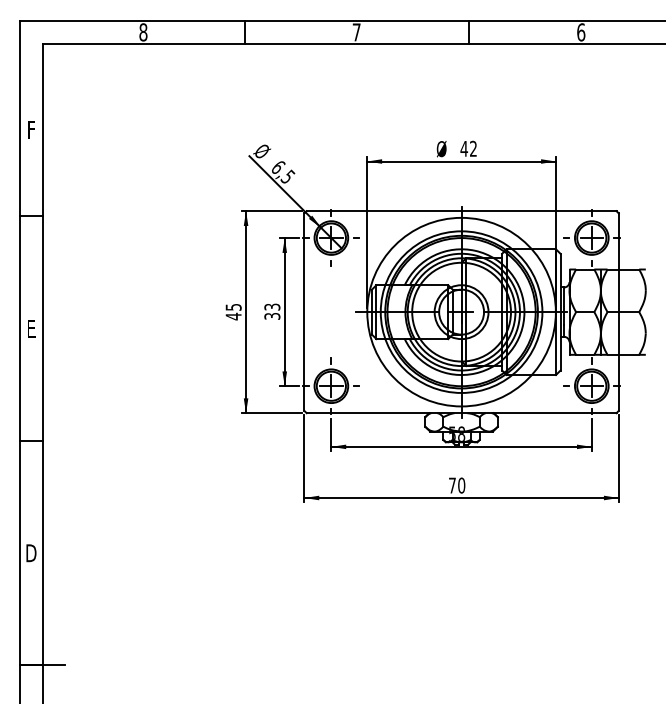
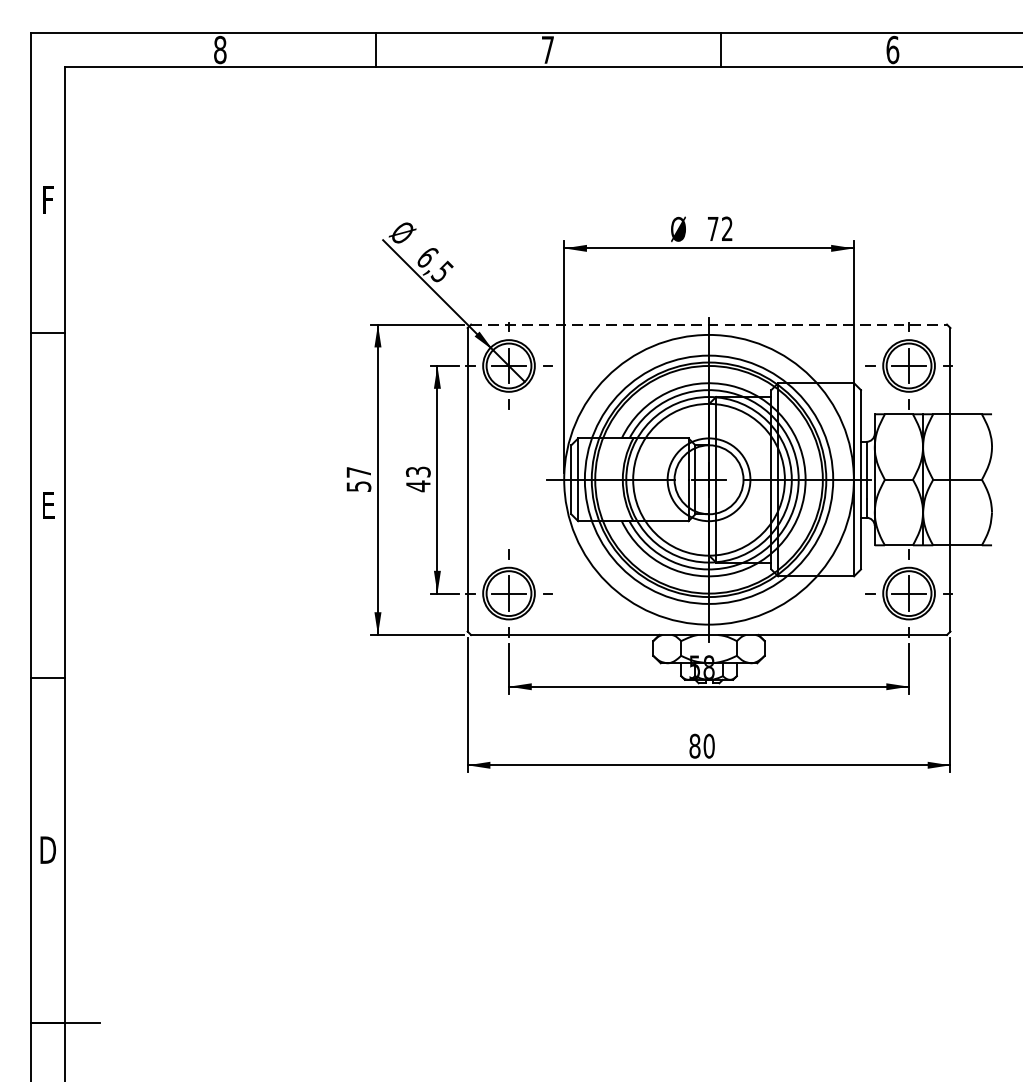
text: (464, 148) -> (713, 228), 42 -> 72
line: (461, 211) -> (708, 325), solid -> dashed
text: (233, 312) -> (358, 480), 45 -> 57
text: (272, 316) -> (418, 486), 33 -> 43
text: (452, 485) -> (695, 746), 70 -> 80

